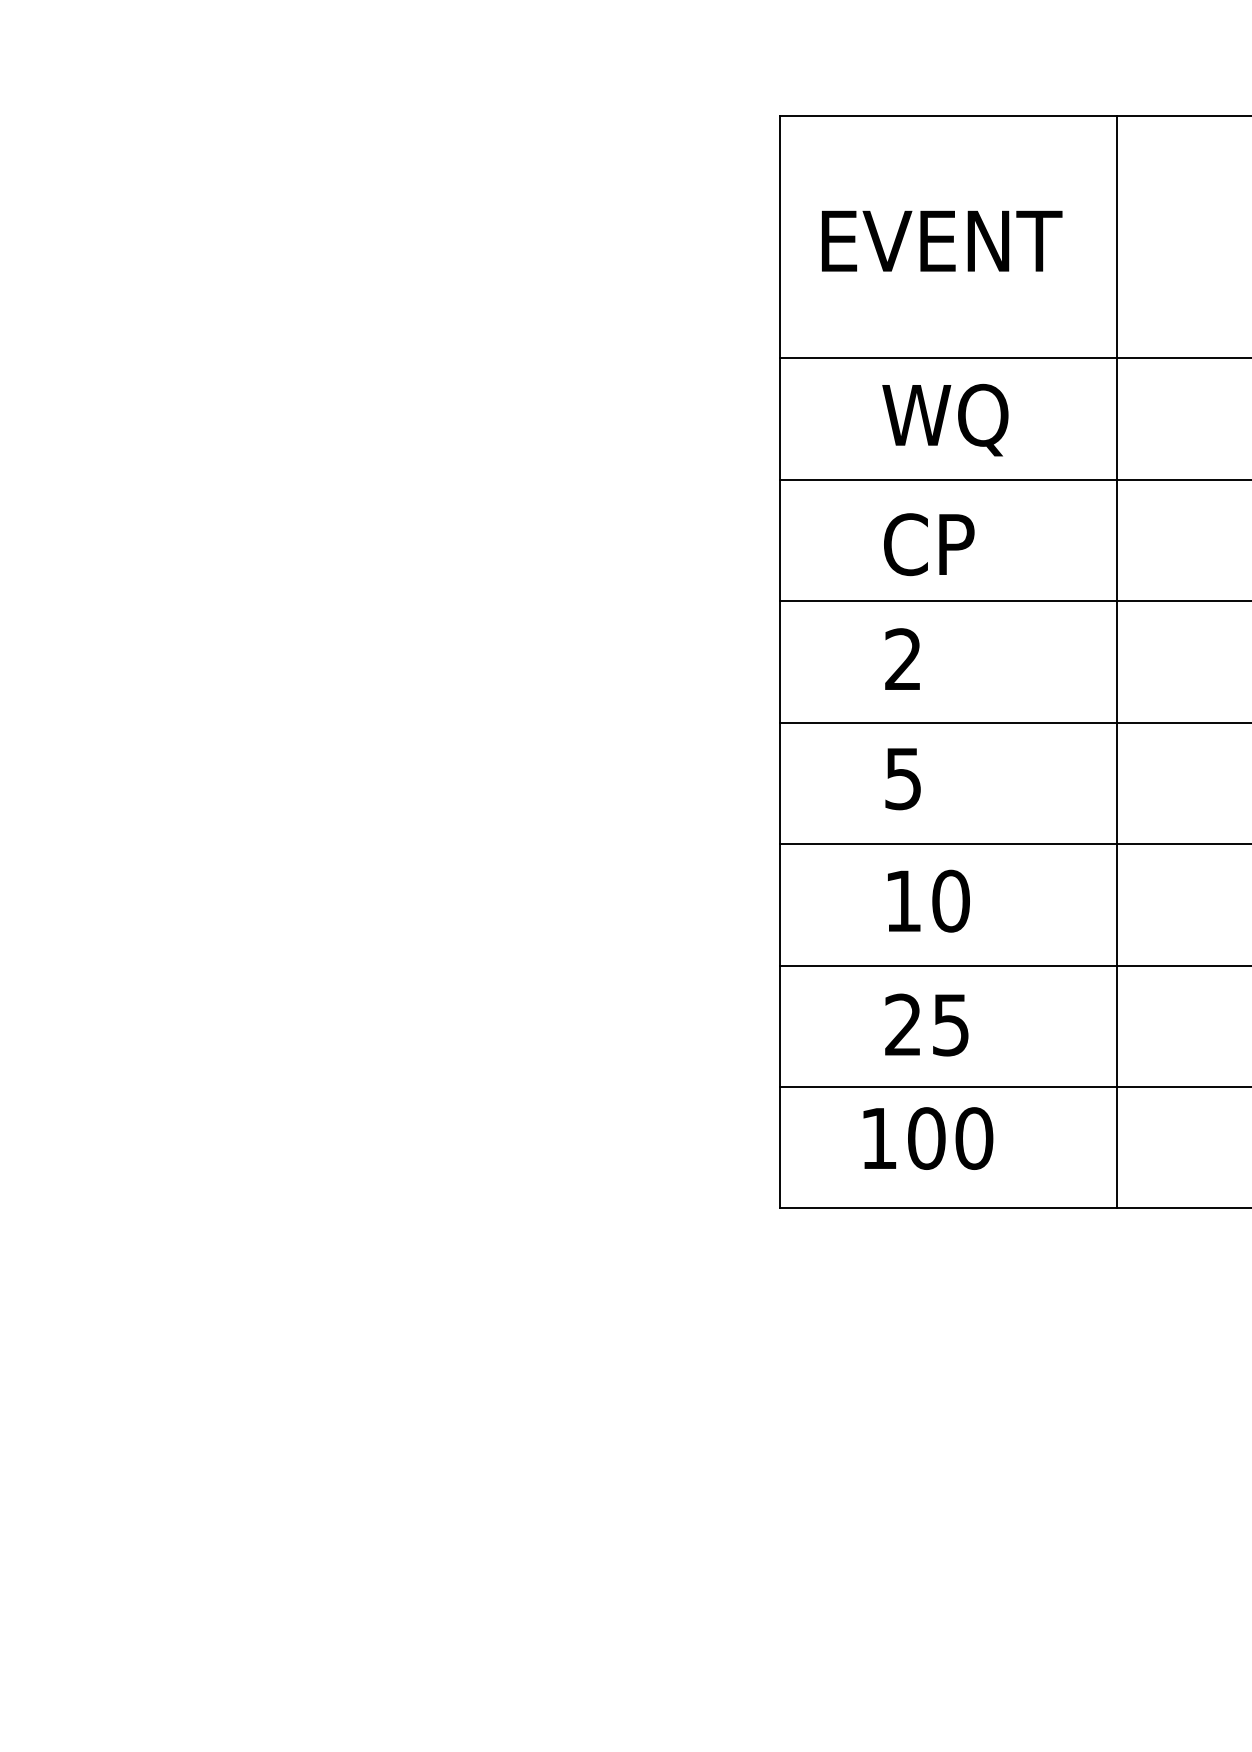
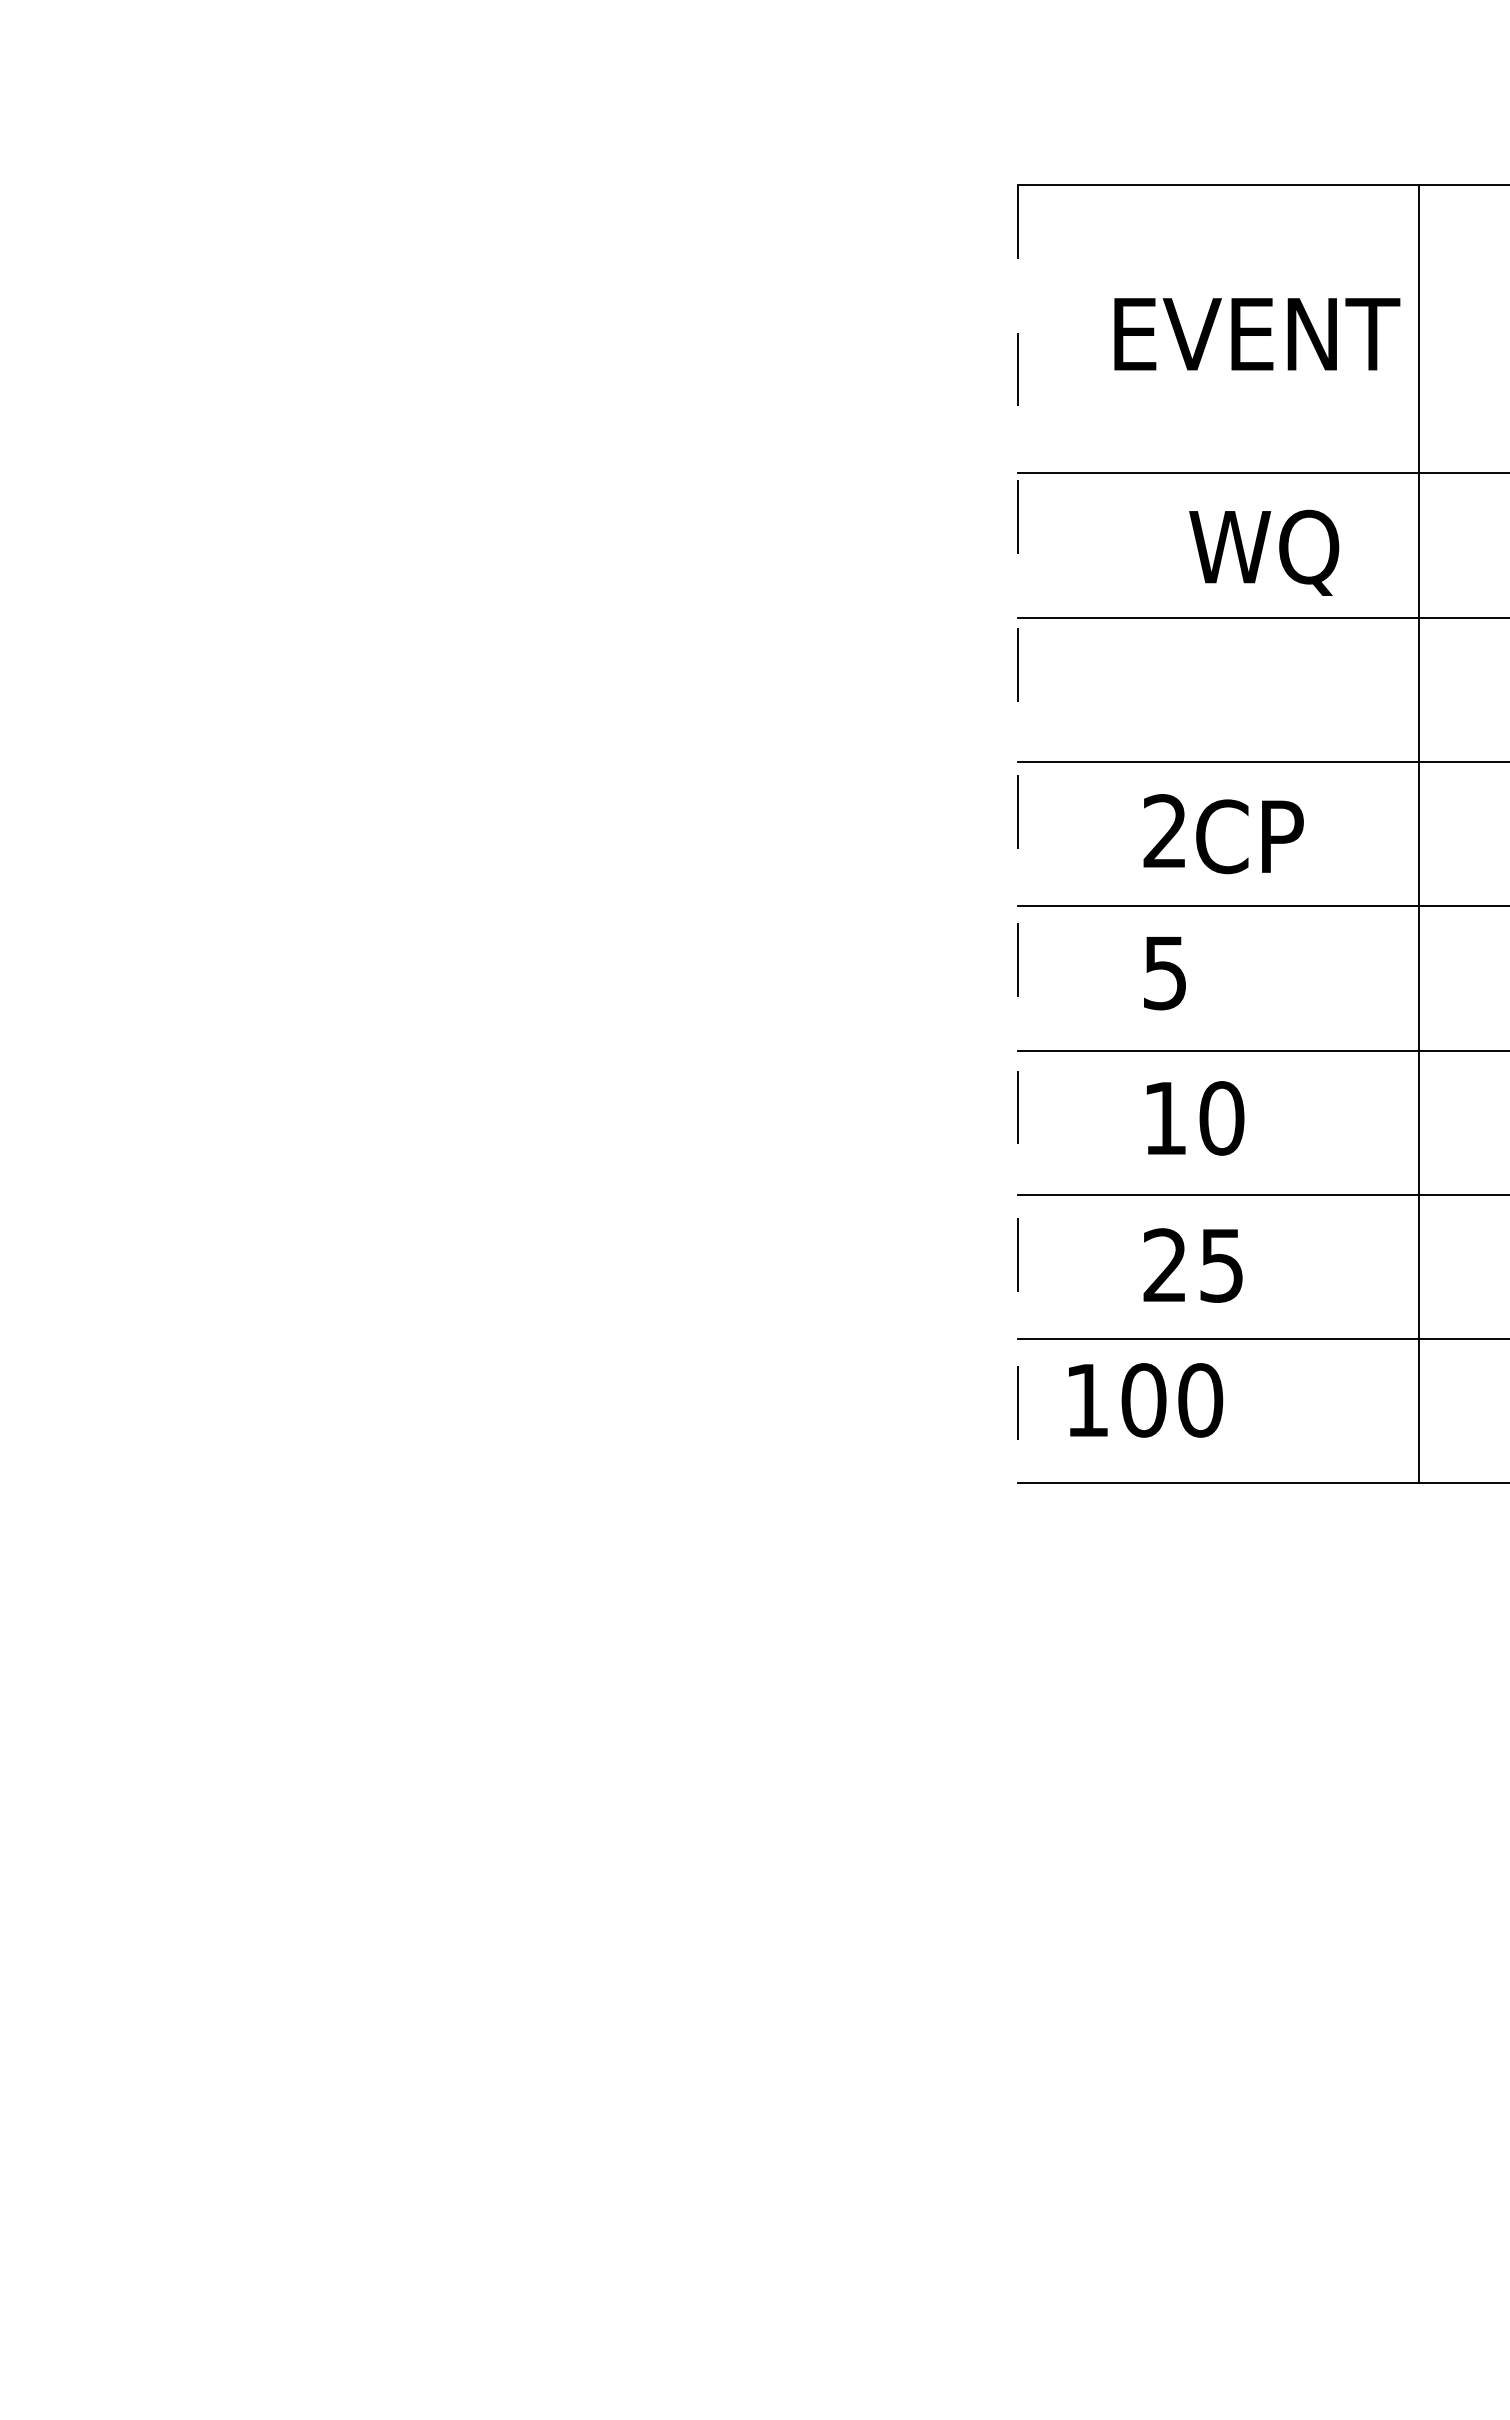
text: (942, 241) -> (1257, 334), moved
text: (945, 419) -> (1264, 552), moved
text: (928, 544) -> (1249, 836), moved
line: (779, 662) -> (1018, 834), solid -> dashed
text: (928, 1138) -> (1146, 1400), moved

